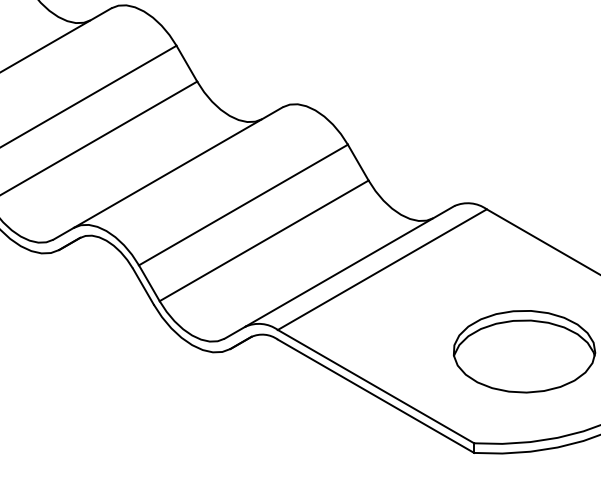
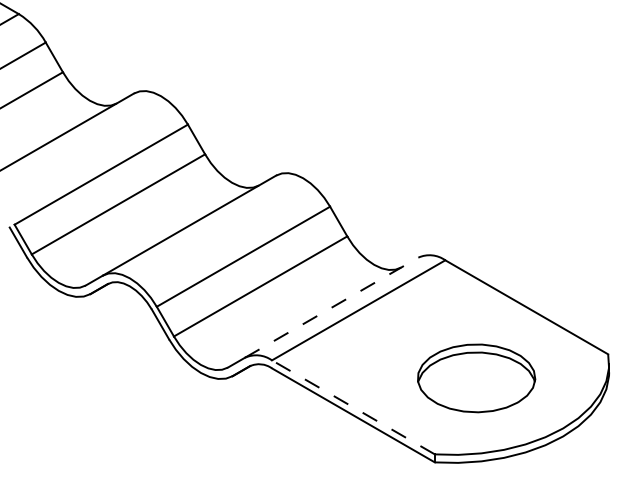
line: (350, 266) -> (332, 307), solid -> dashed
line: (376, 386) -> (353, 407), solid -> dashed

